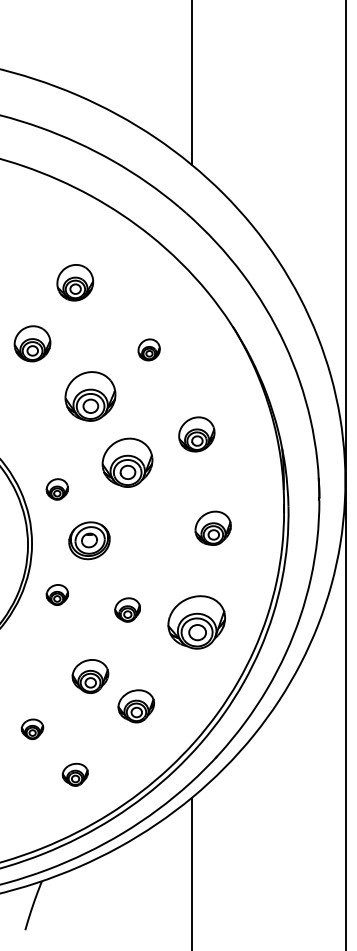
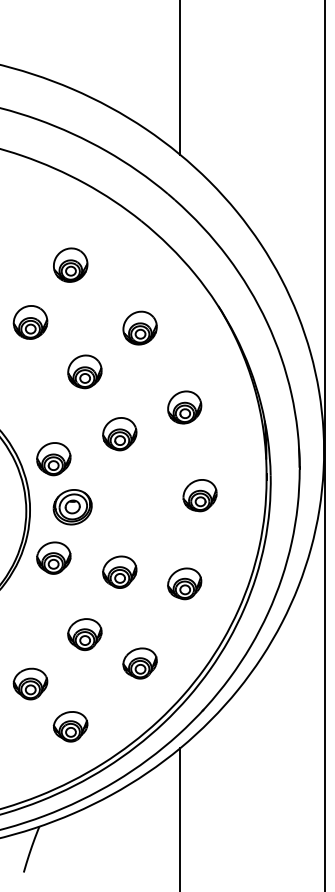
part: (148, 349) -> (139, 327), size x1.67
part: (90, 396) -> (84, 371), size x0.71
part: (127, 462) -> (119, 433), size x0.71
part: (57, 489) -> (53, 459), size x1.67
part: (89, 540) -> (72, 506), moved
part: (57, 594) -> (53, 557), size x1.67
part: (127, 609) -> (119, 571), size x1.43
part: (196, 622) -> (184, 583), size x0.62
part: (135, 706) -> (139, 663), moved
part: (32, 729) -> (30, 684), size x1.67
part: (75, 774) -> (70, 726), size x1.43

